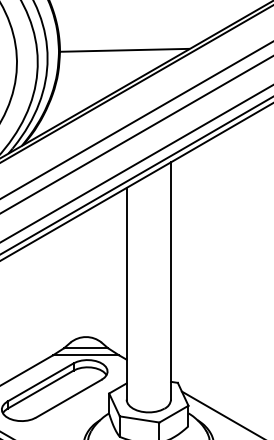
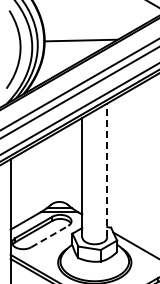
line: (171, 281) -> (107, 170), solid -> dashed
line: (70, 398) -> (50, 236), solid -> dashed

